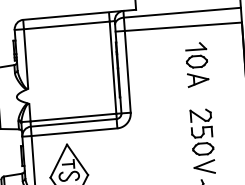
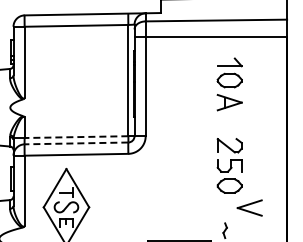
line: (73, 117) -> (76, 137), solid -> dashed
line: (73, 122) -> (76, 143), solid -> dashed
part: (204, 166) -> (249, 207), moved

